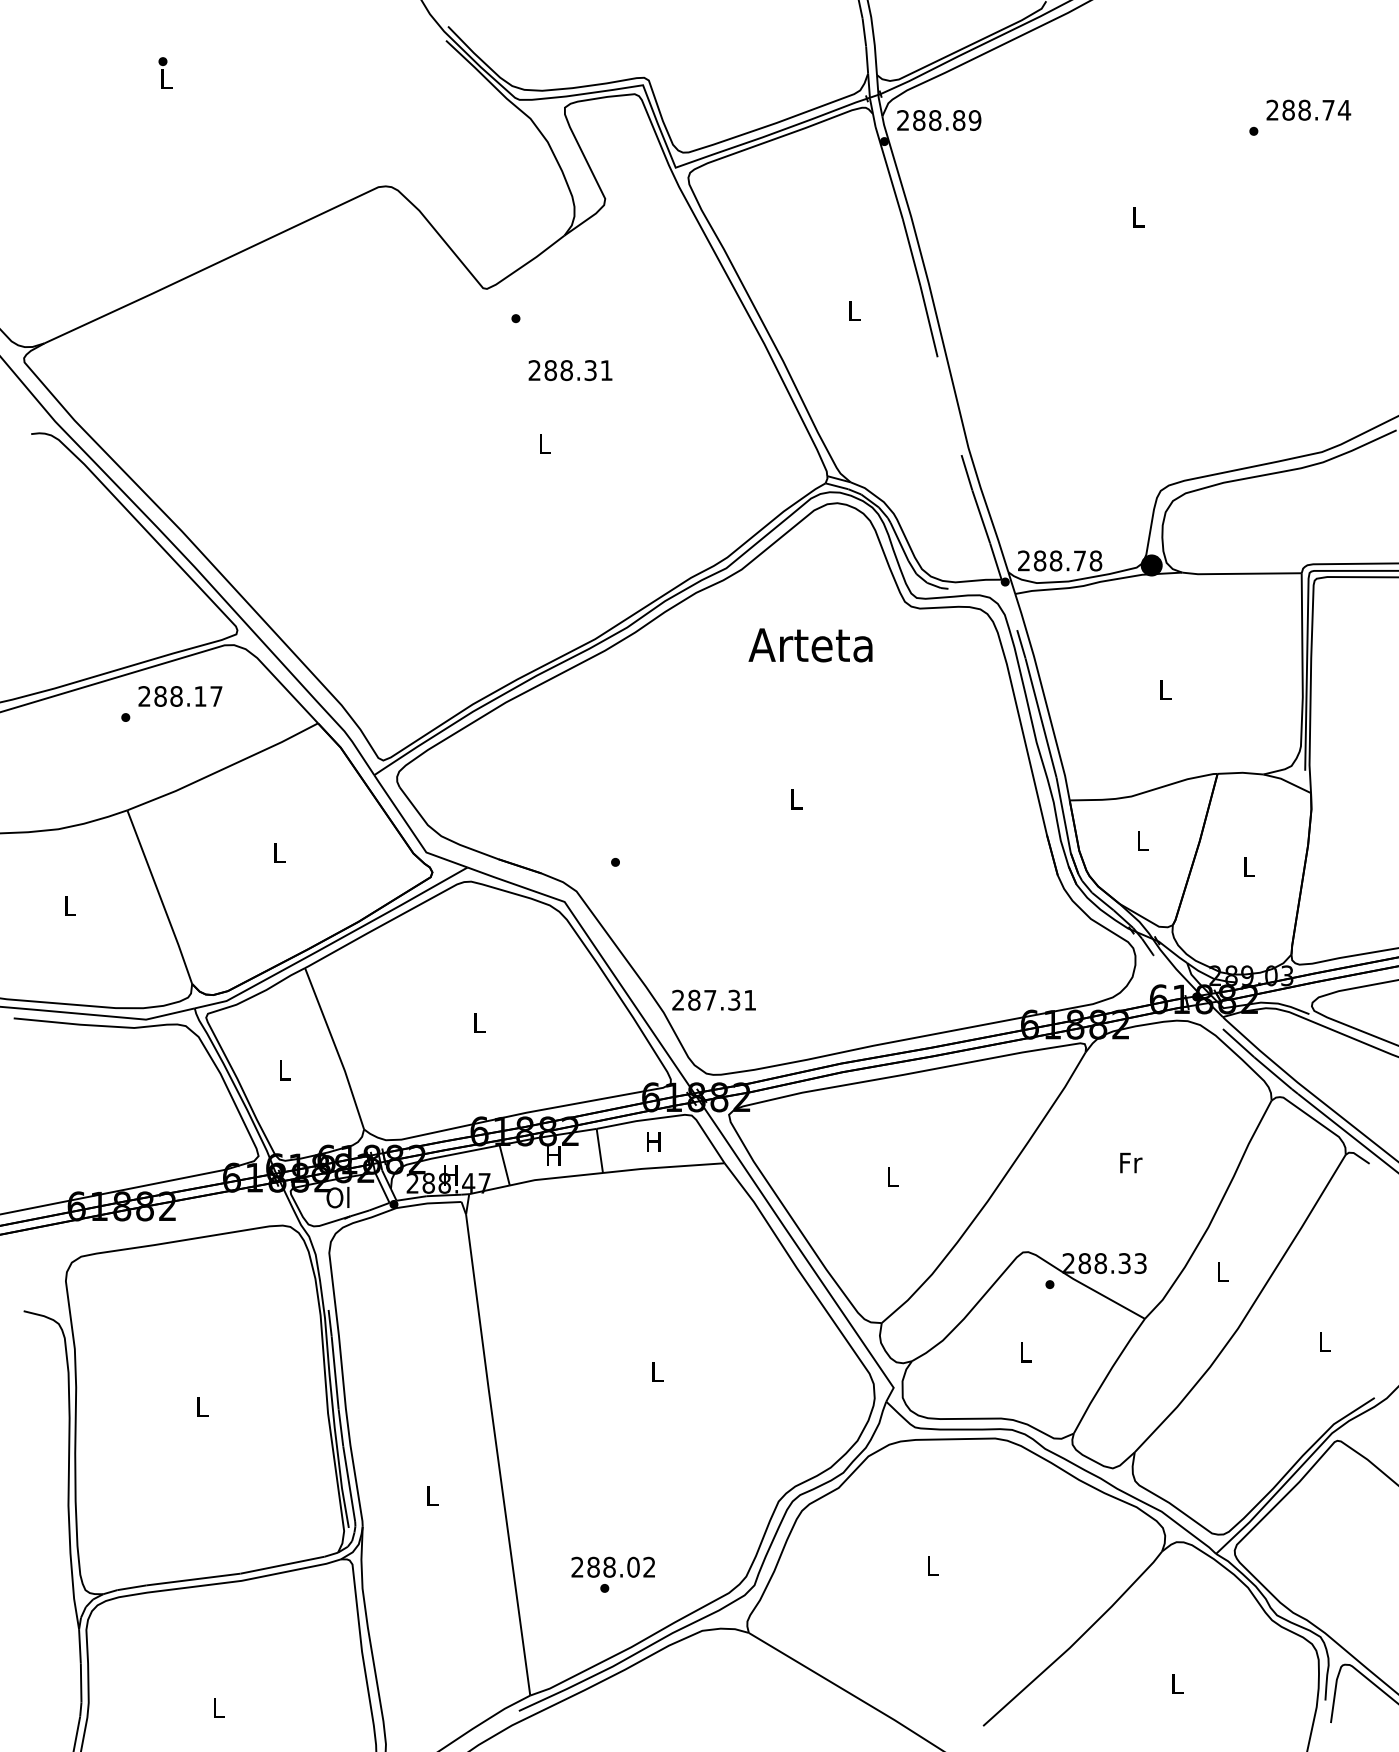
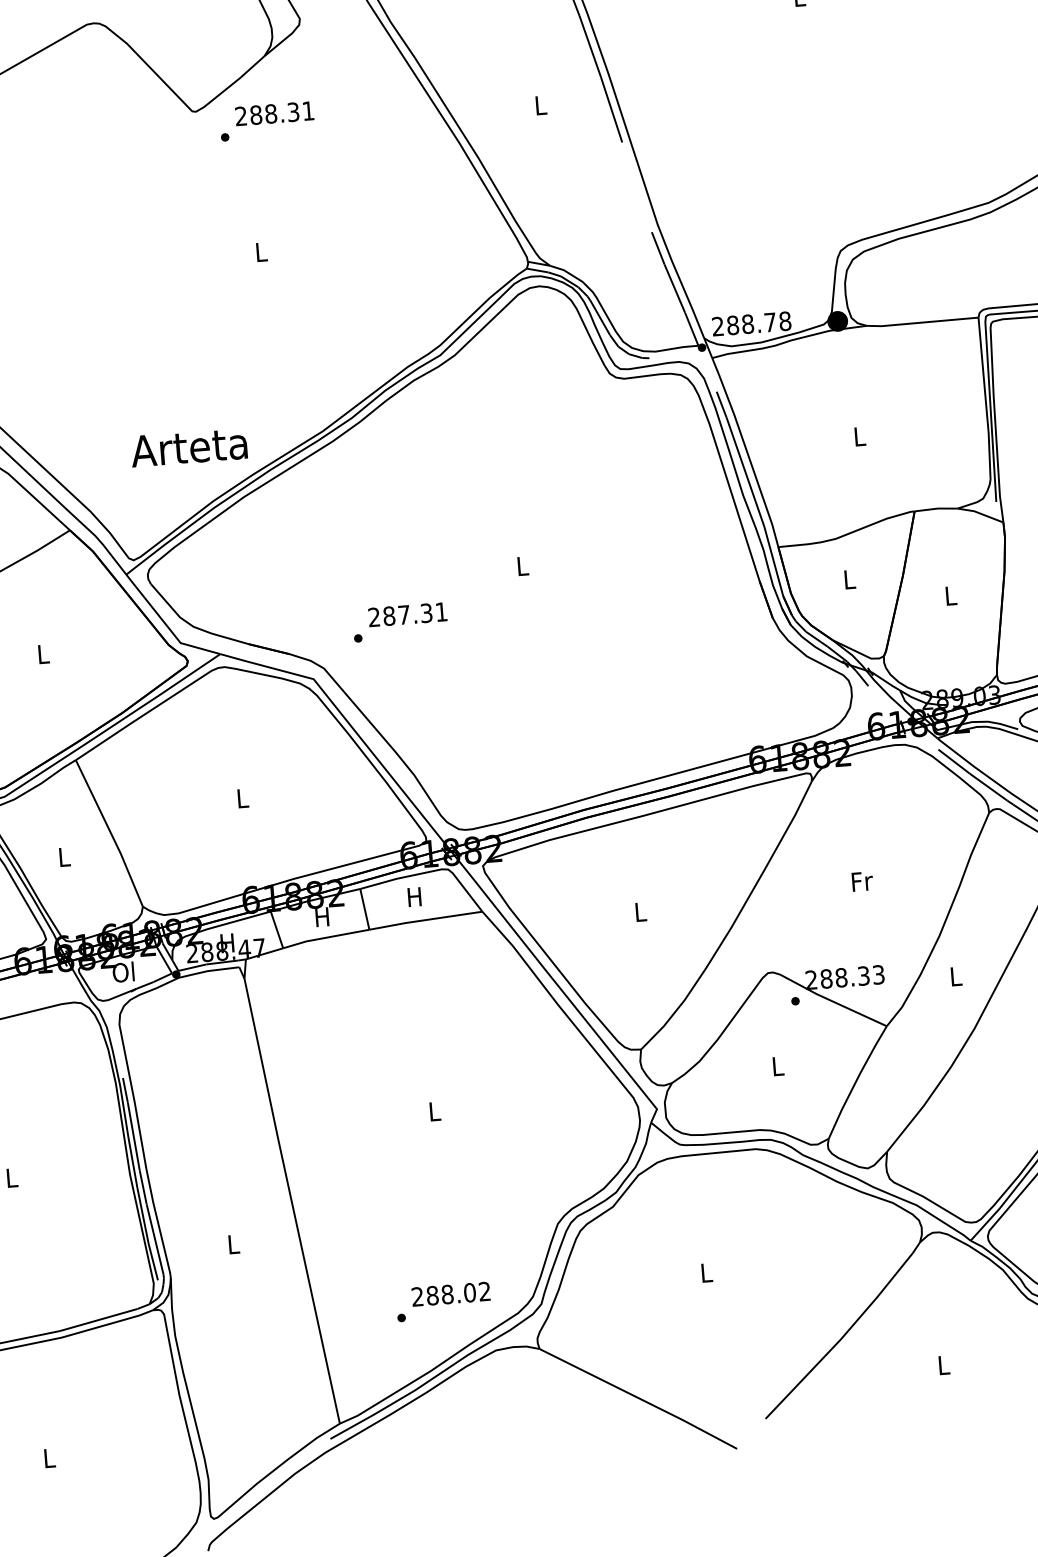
text: (570, 370) -> (274, 113), moved
text: (810, 645) -> (188, 447), moved
text: (713, 999) -> (407, 614), moved
text: (612, 1566) -> (450, 1293), moved

